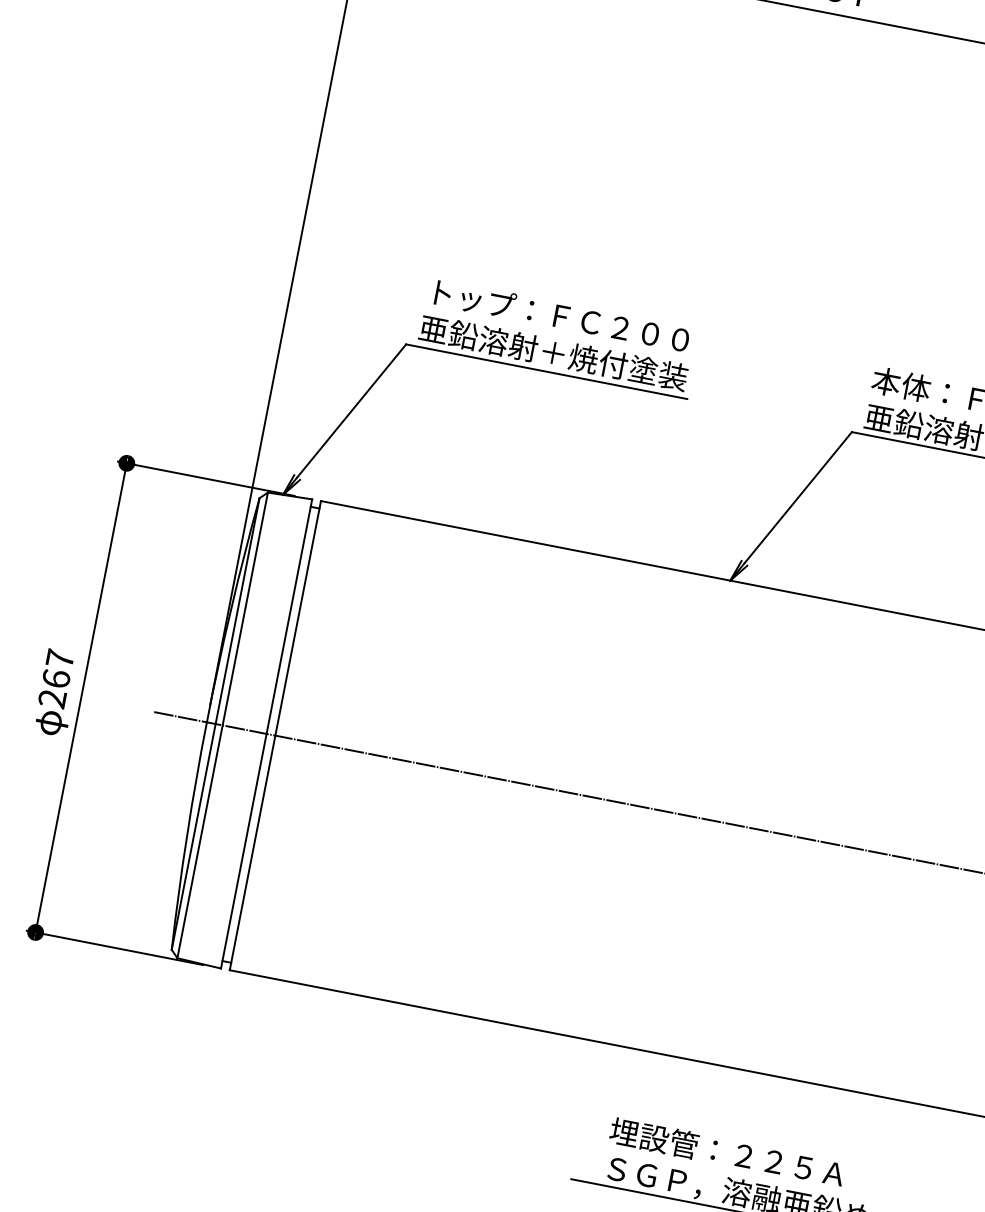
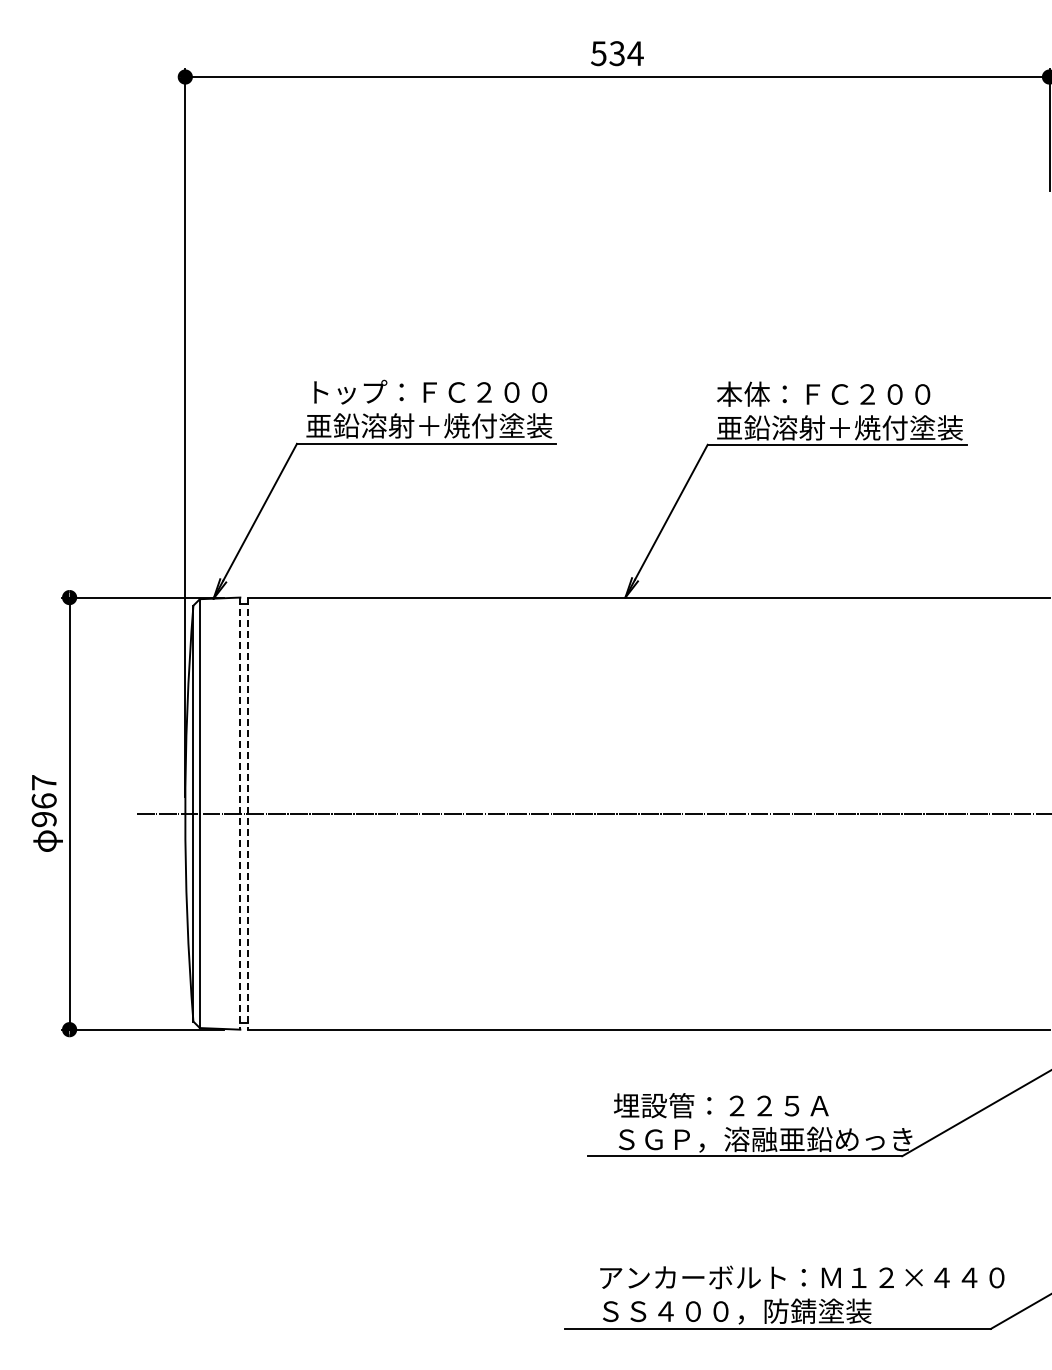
text: (52, 698) -> (44, 819), 267 -> 967
line: (266, 734) -> (240, 814), solid -> dashed
line: (275, 736) -> (248, 814), solid -> dashed

